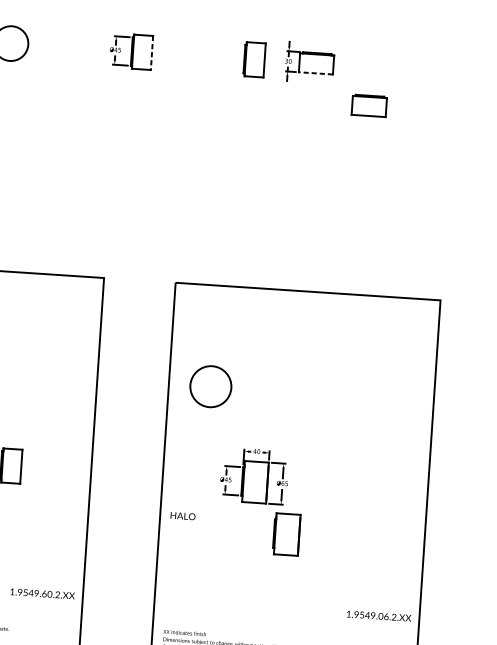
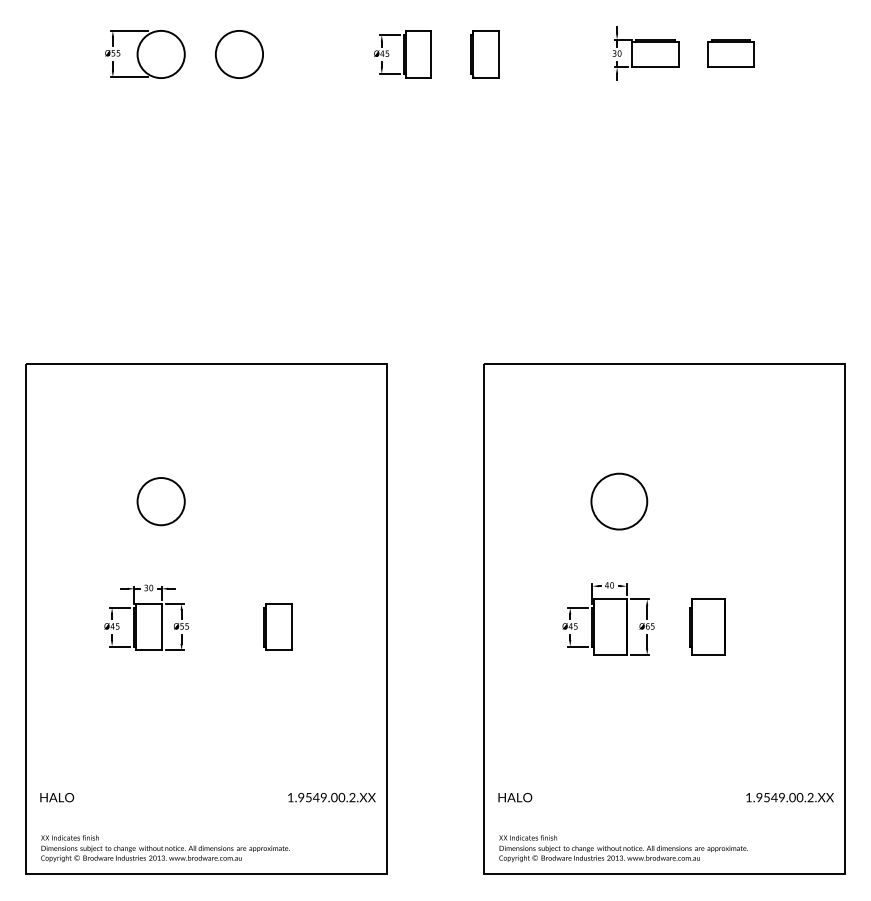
line: (151, 53) -> (431, 55), dashed -> solid
part: (254, 59) -> (484, 54), moved
line: (315, 73) -> (655, 67), dashed -> solid
part: (369, 105) -> (730, 53), moved
circle: (211, 386) -> (619, 501), moved
text: (183, 516) -> (515, 797), moved
part: (286, 534) -> (707, 626), moved
text: (44, 593) -> (334, 796), 1.9549.60.2.XX -> 1.9549.00.2.XX
text: (386, 616) -> (799, 797), 1.9549.06.2.XX -> 1.9549.00.2.XX

